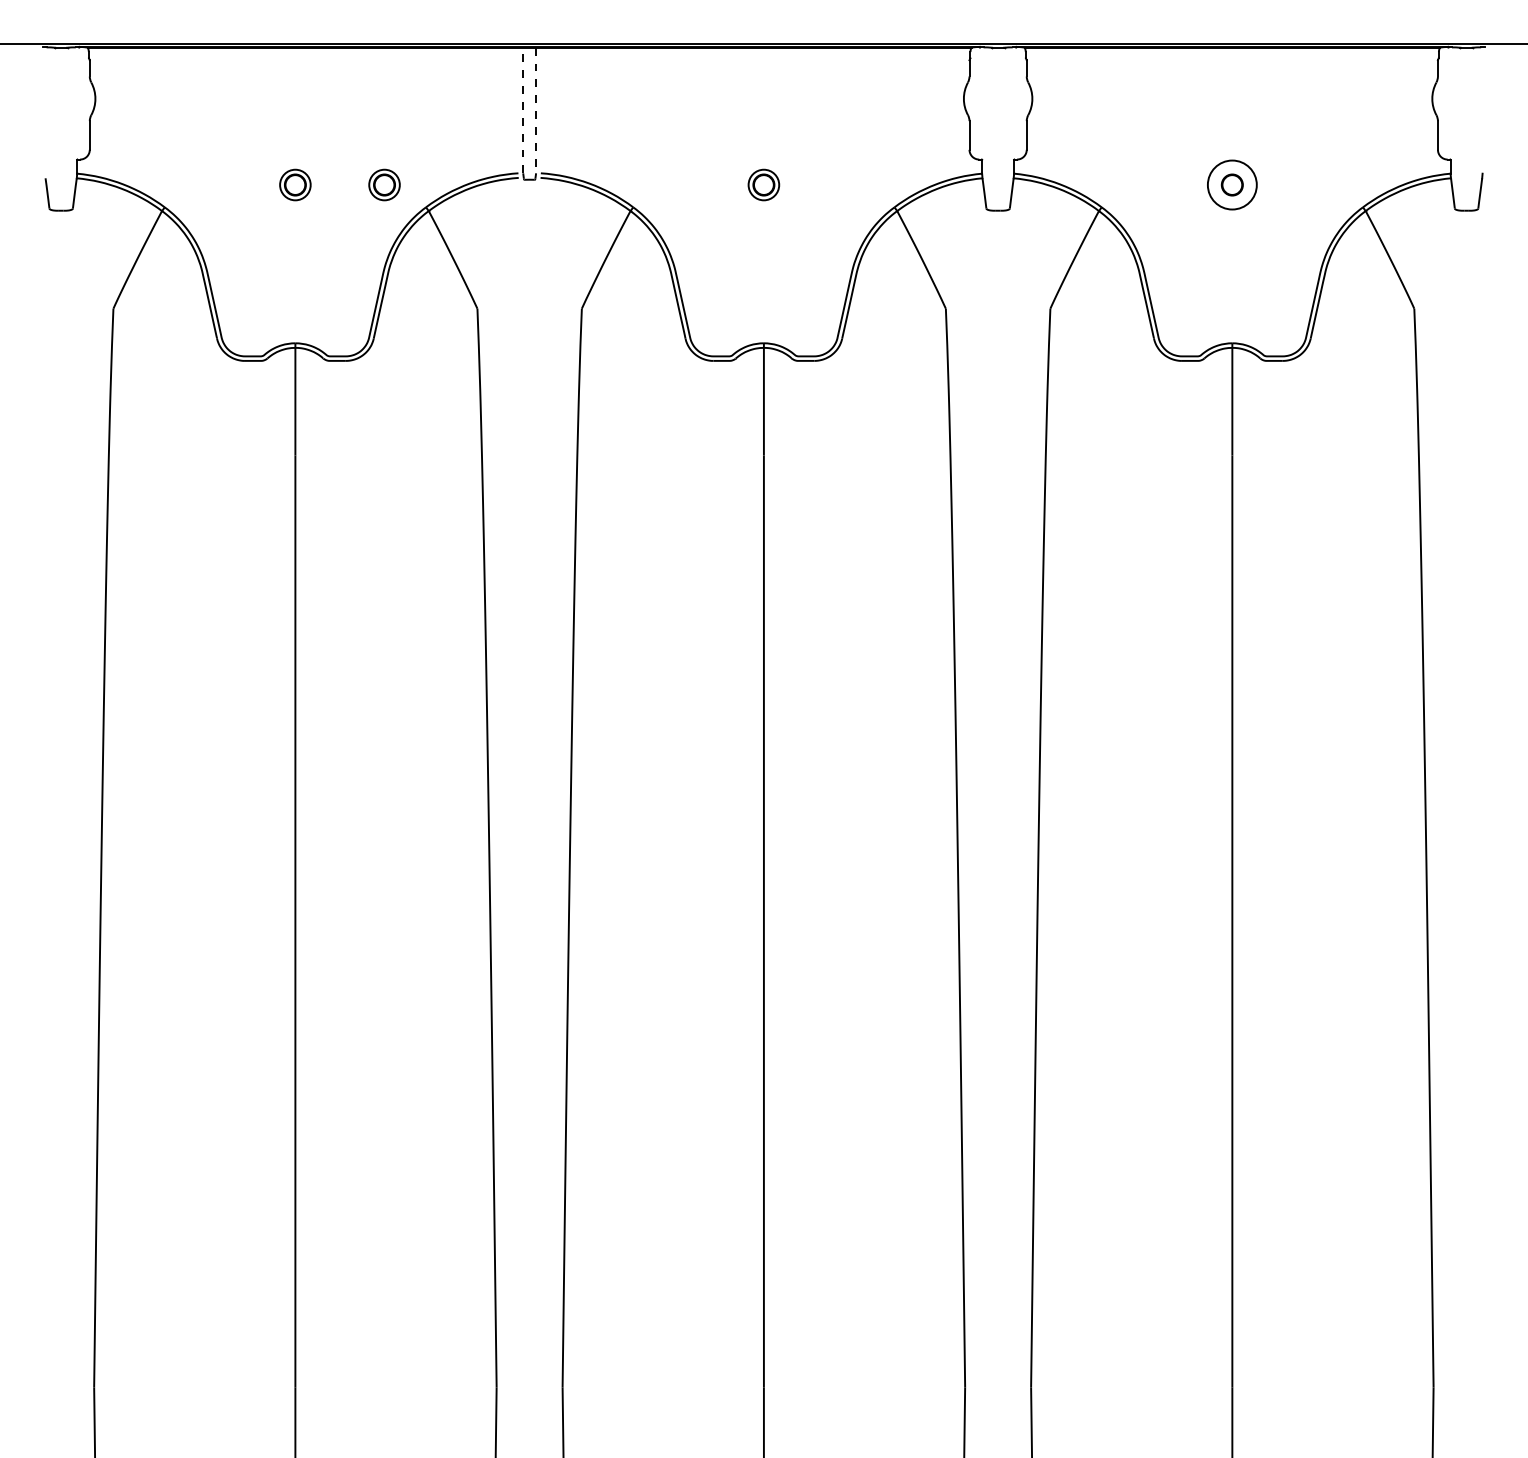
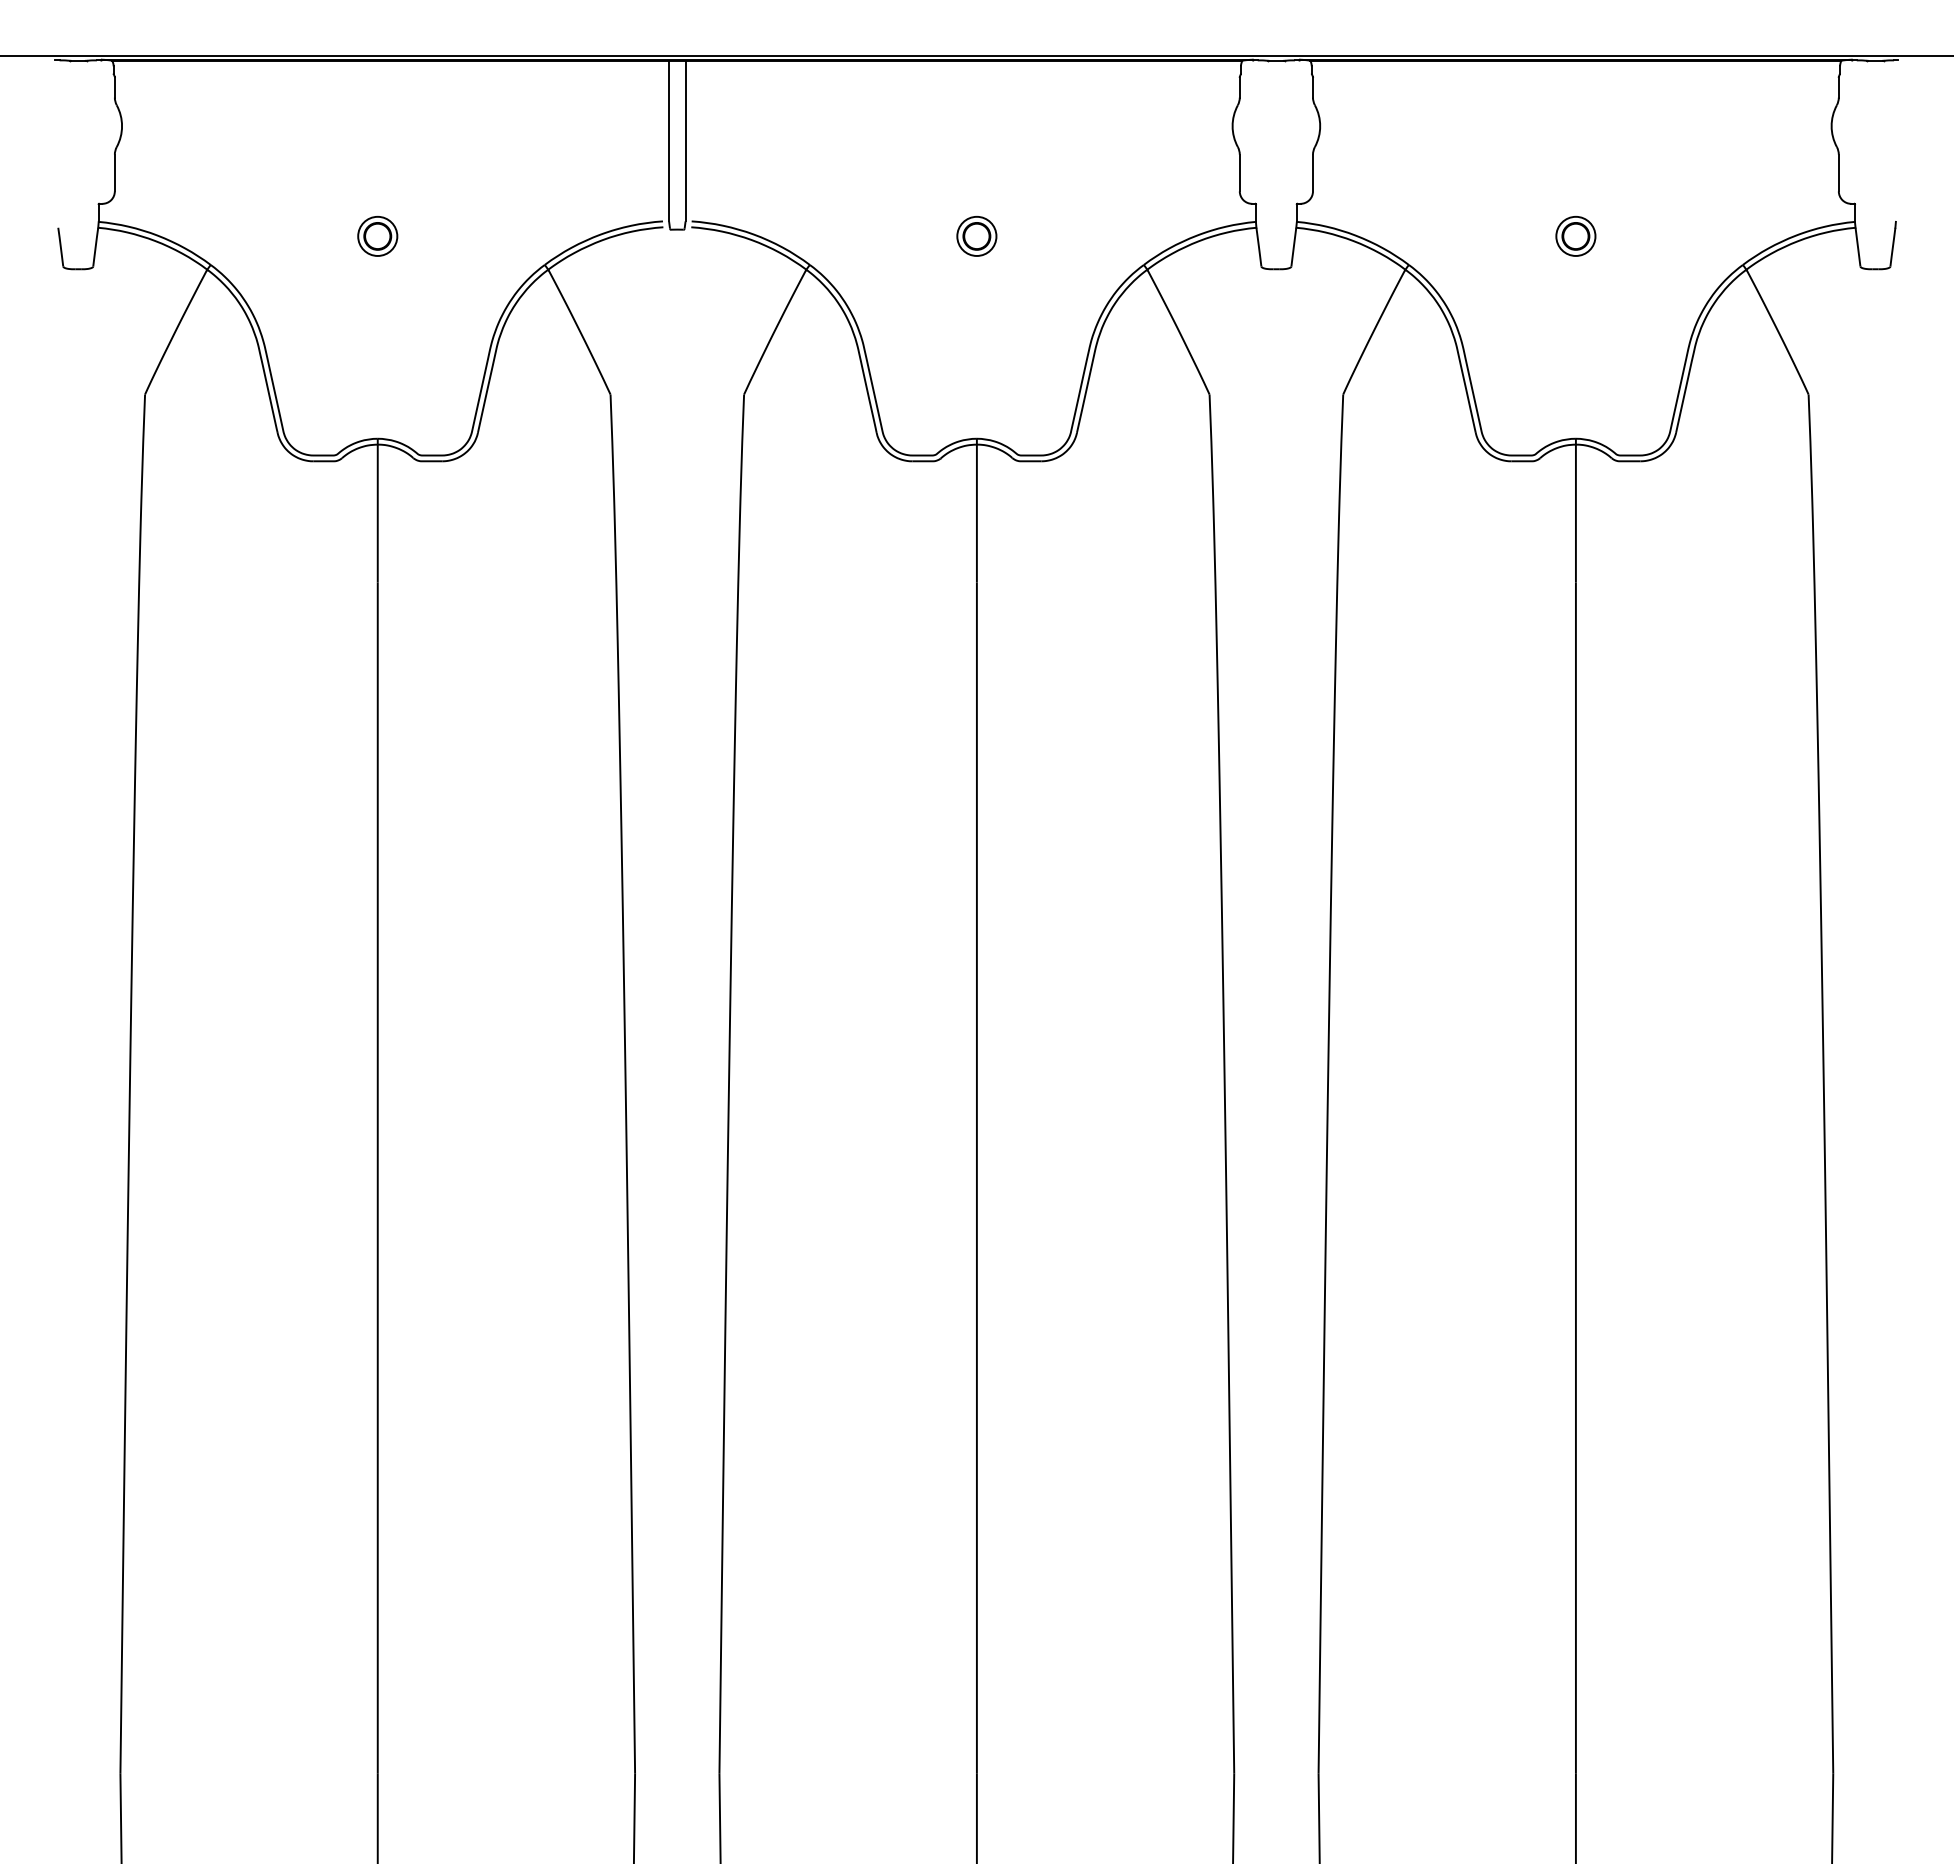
line: (523, 110) -> (669, 140), dashed -> solid
line: (536, 110) -> (685, 141), dashed -> solid
circle: (1232, 184) -> (1575, 235), size x0.62
part: (384, 185) -> (491, 236), removed

